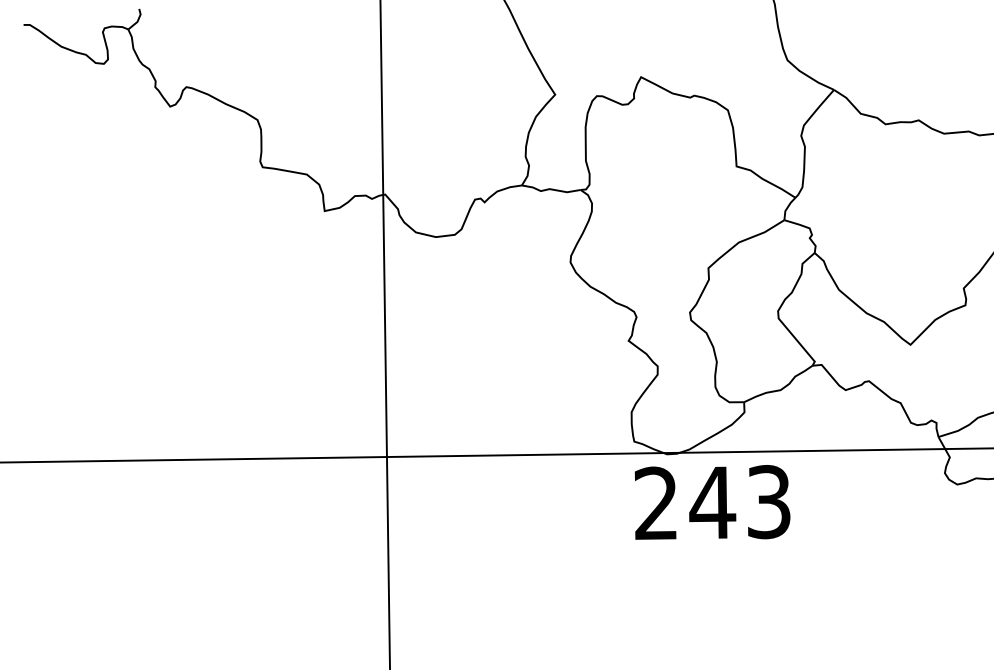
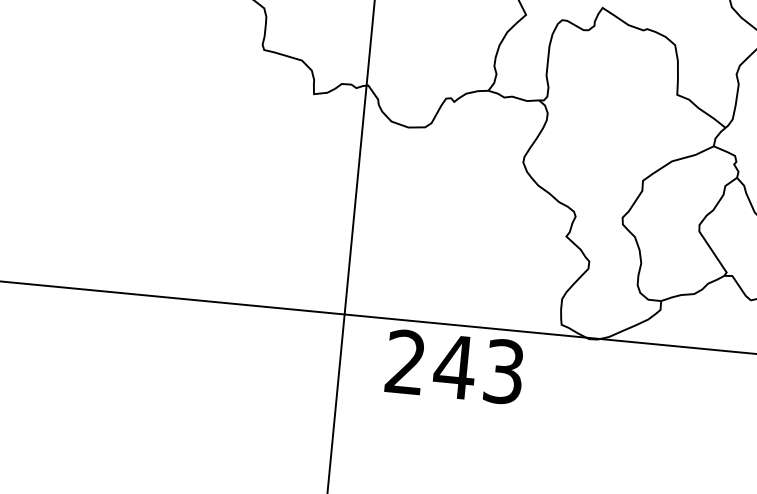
text: (712, 502) -> (454, 366), moved

